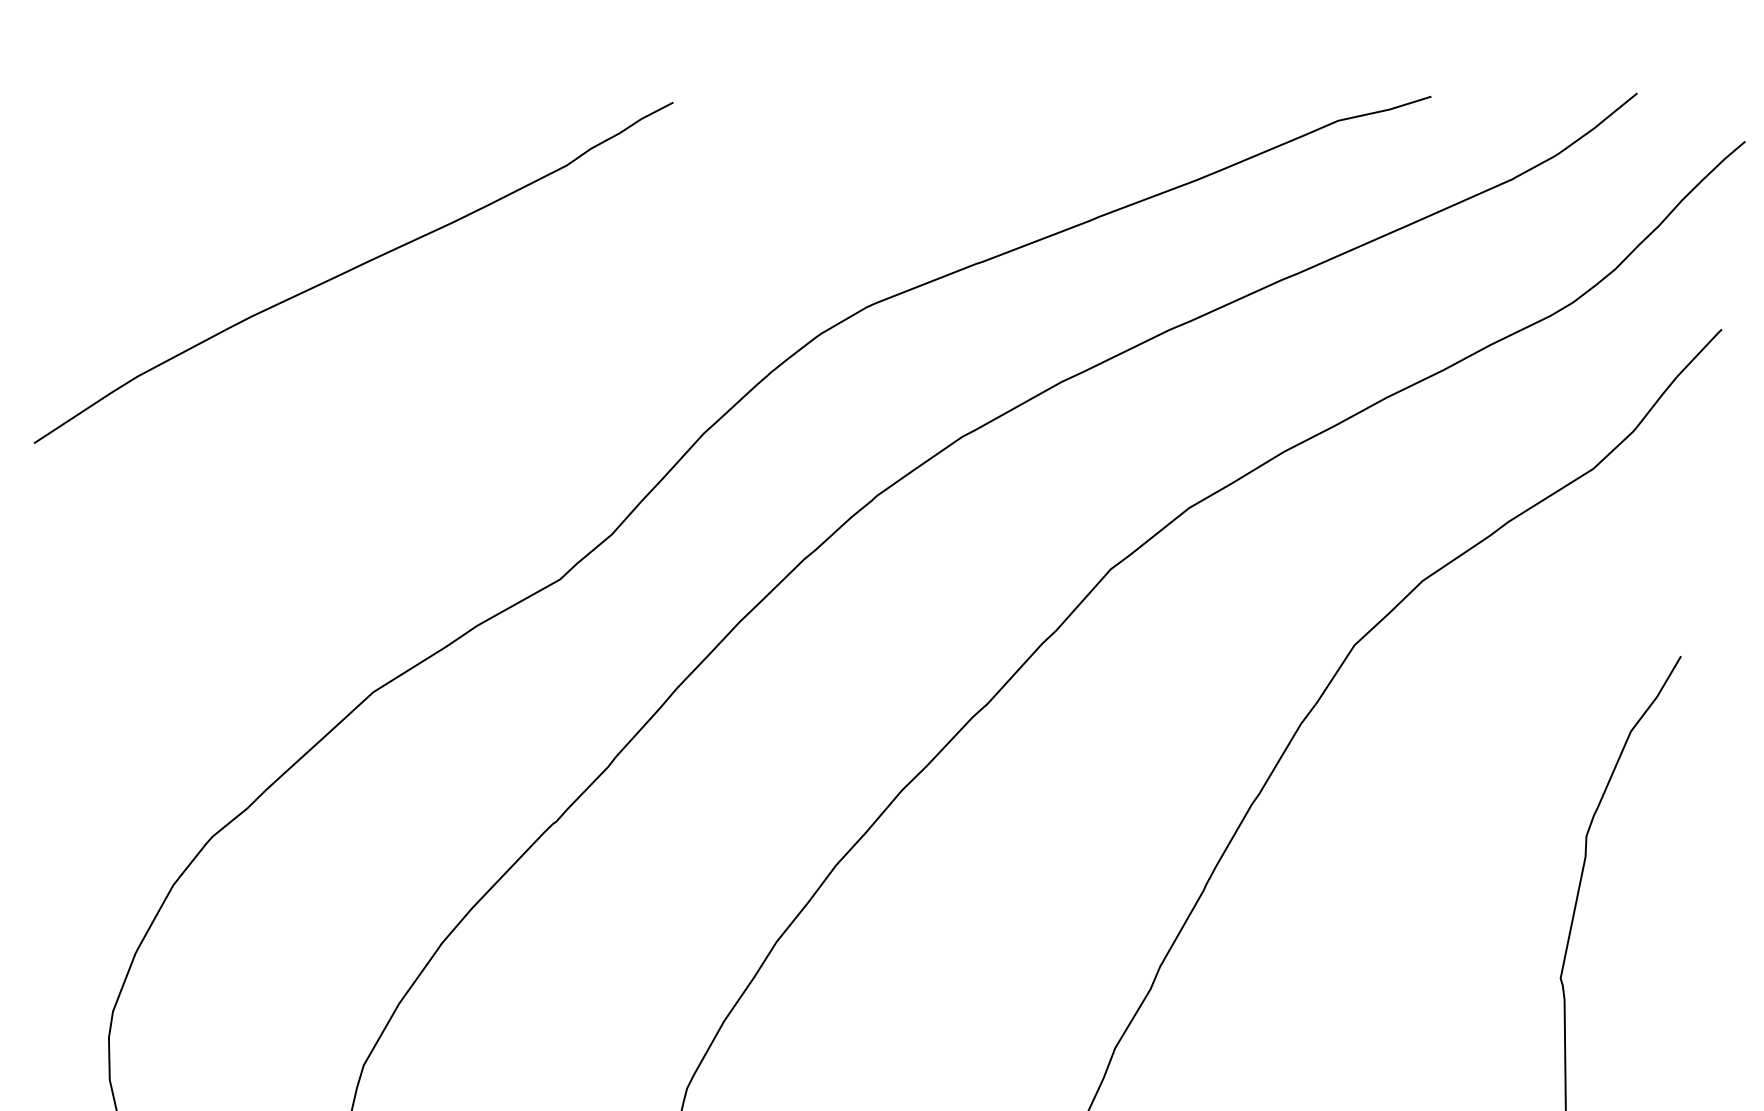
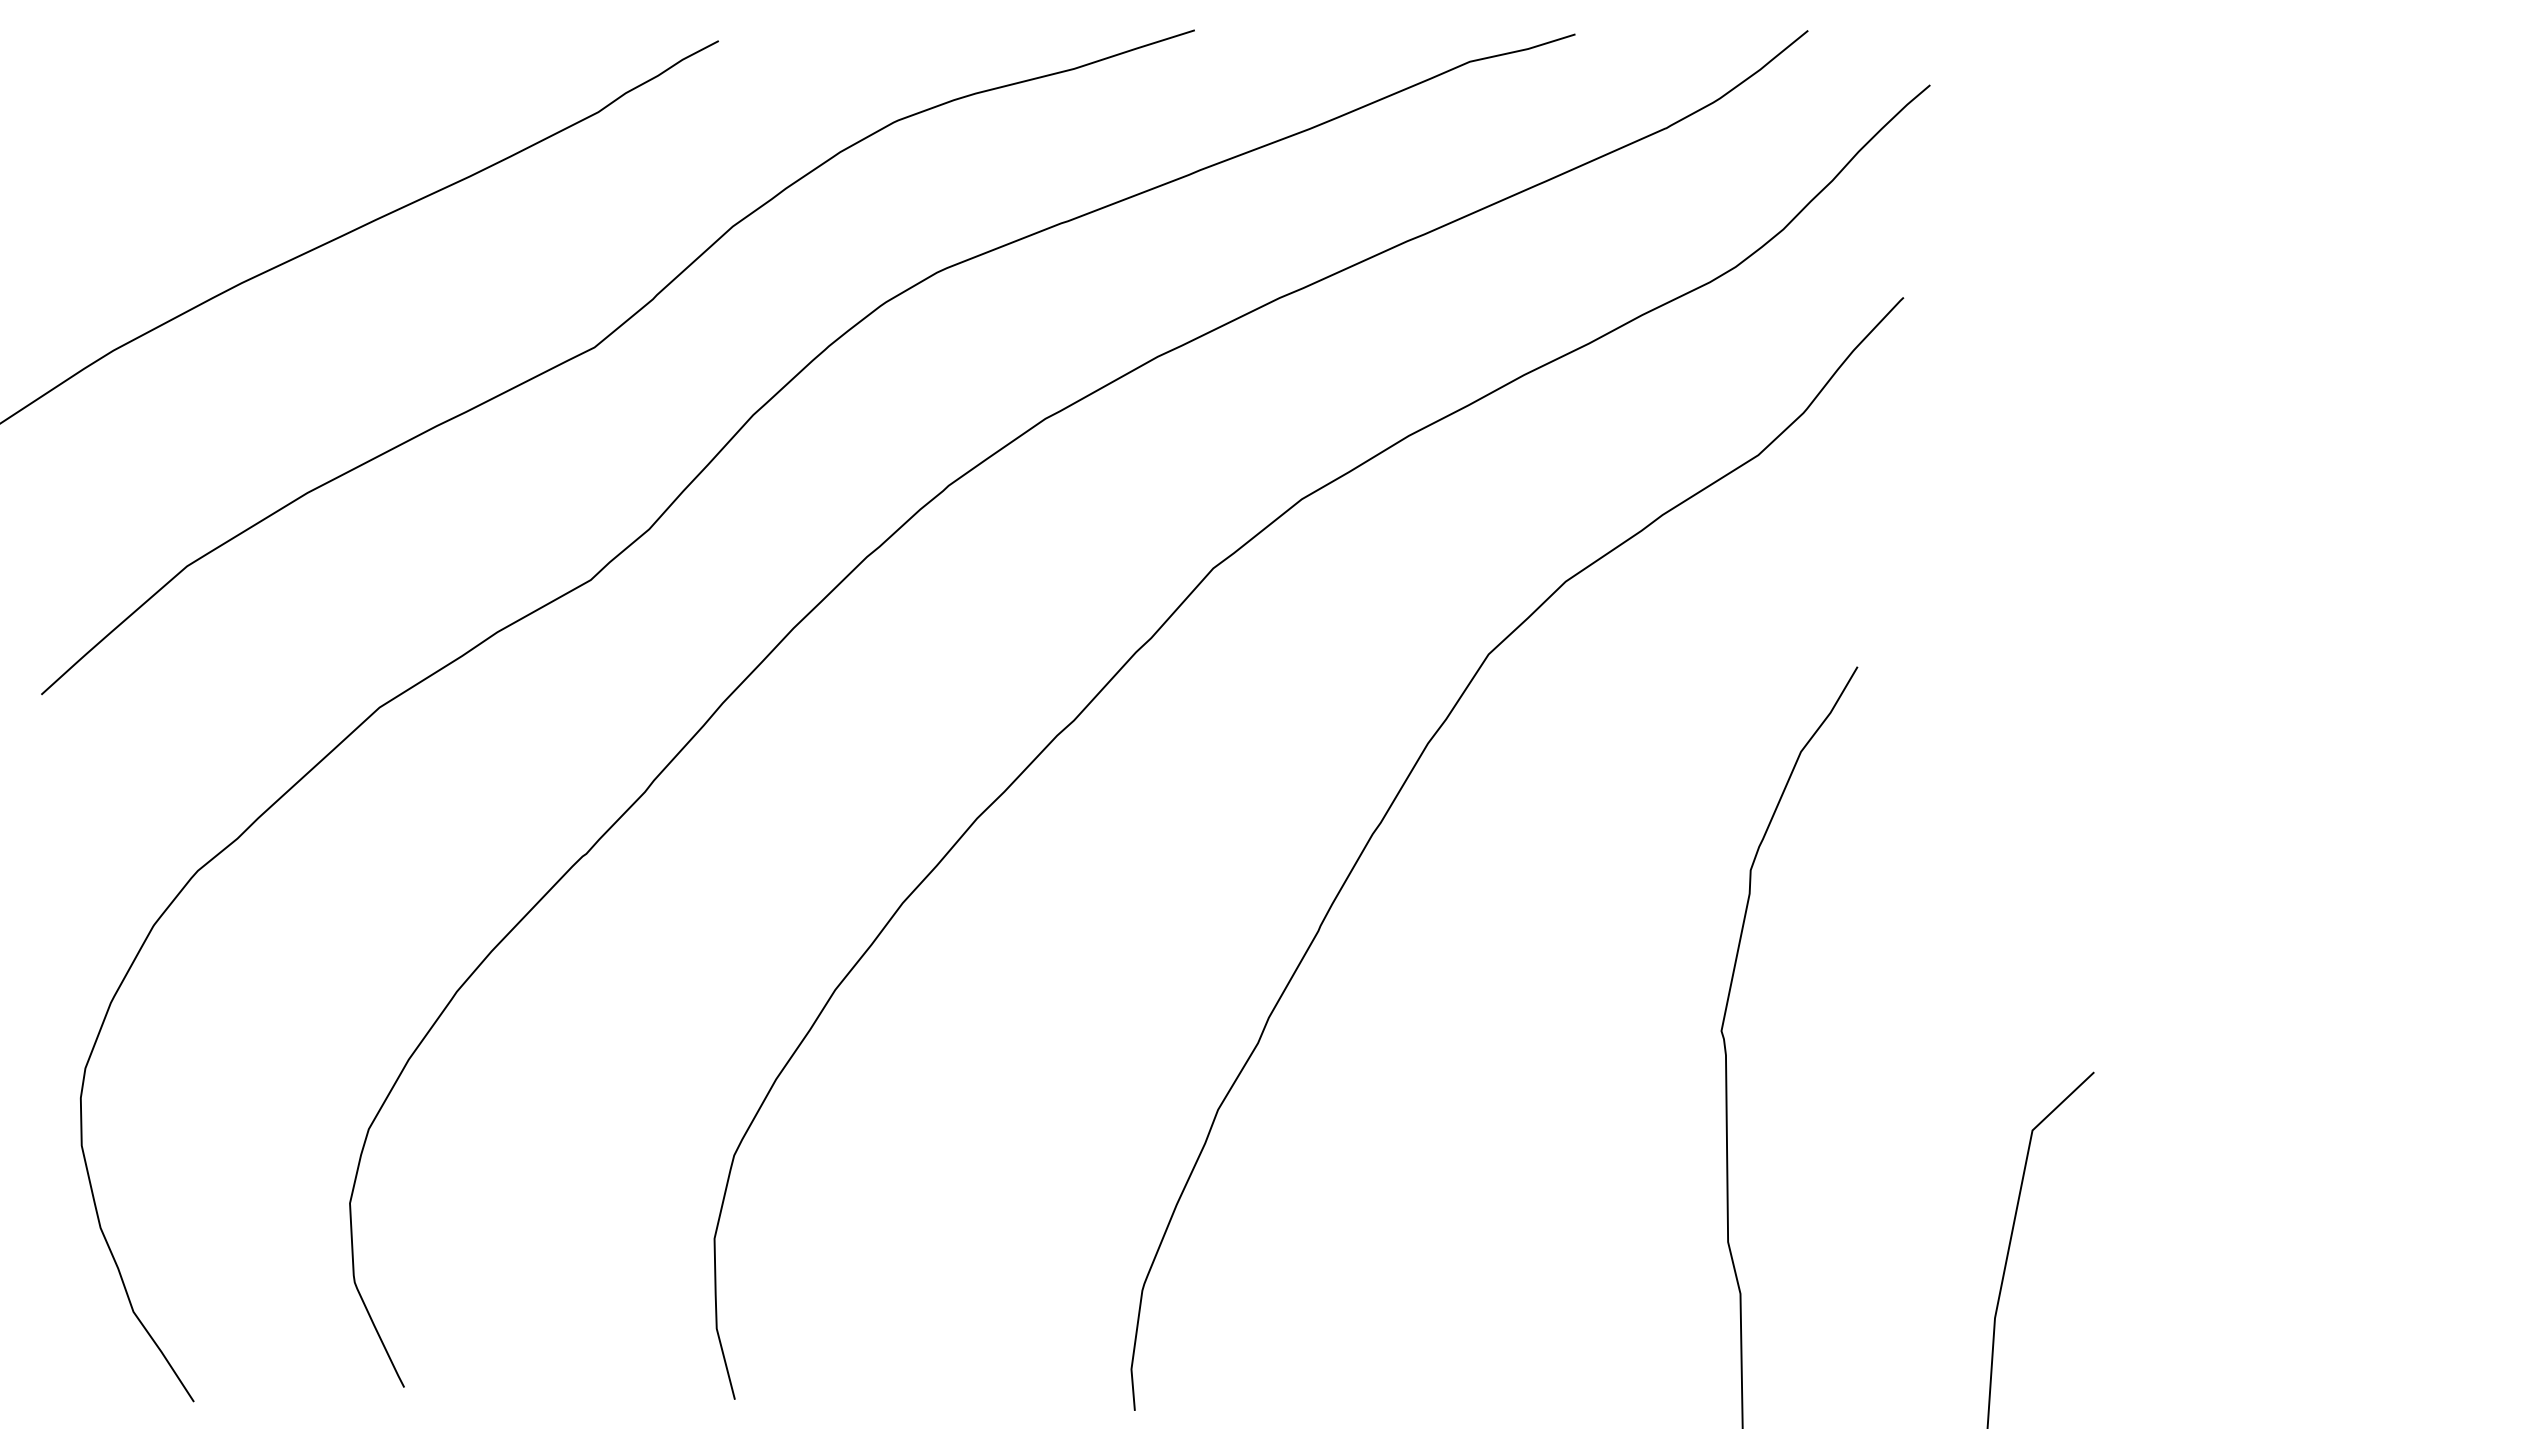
curve: (570, 369) -> (602, 342), added

